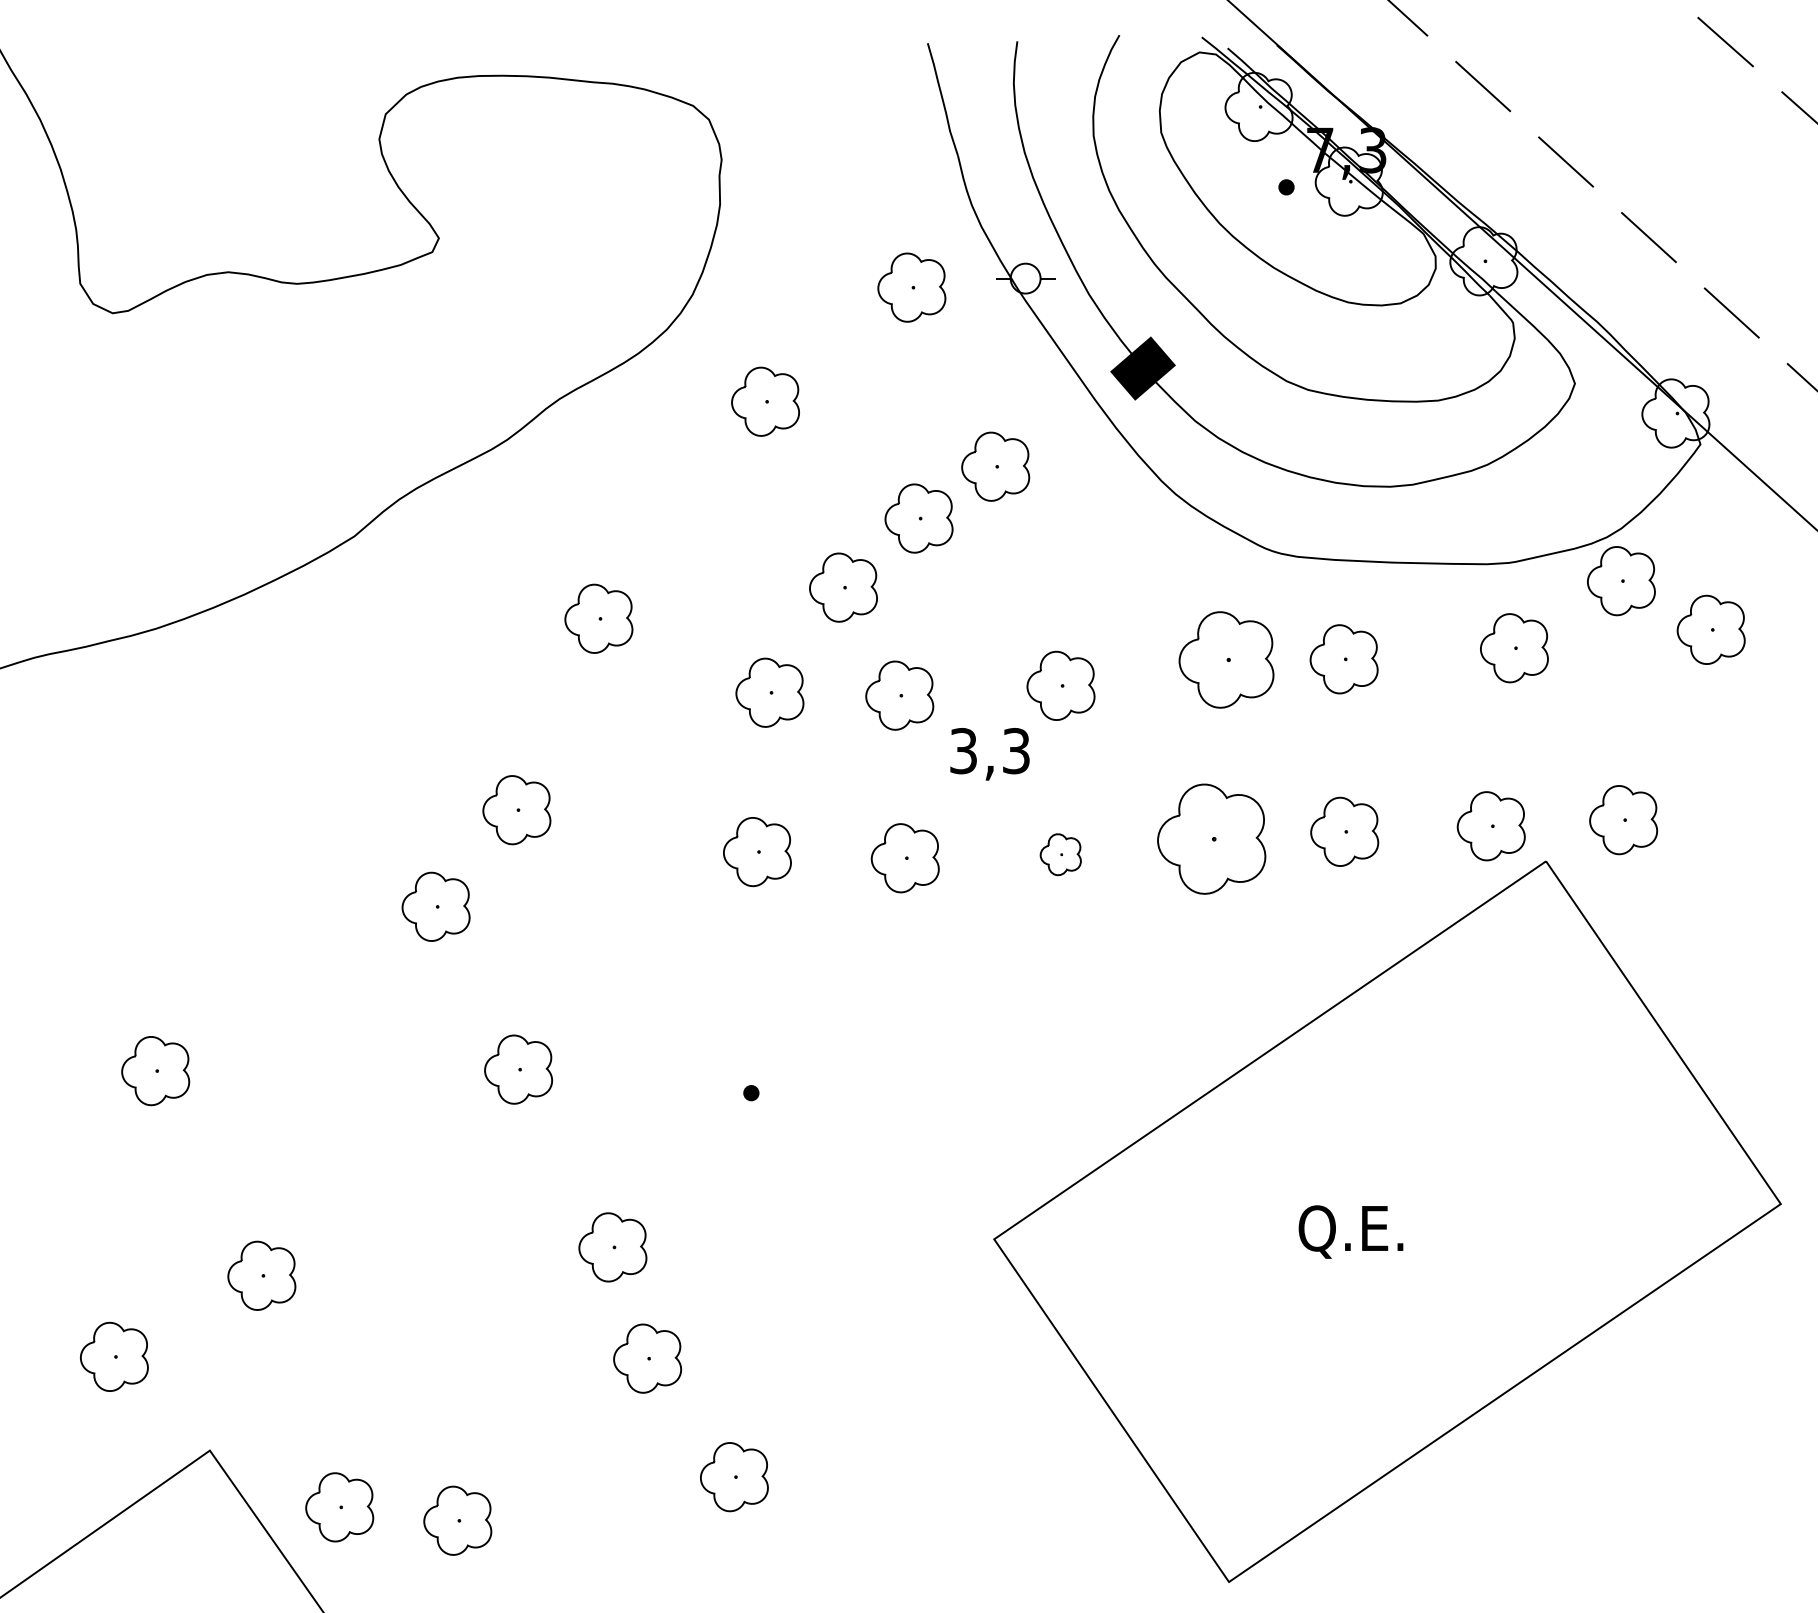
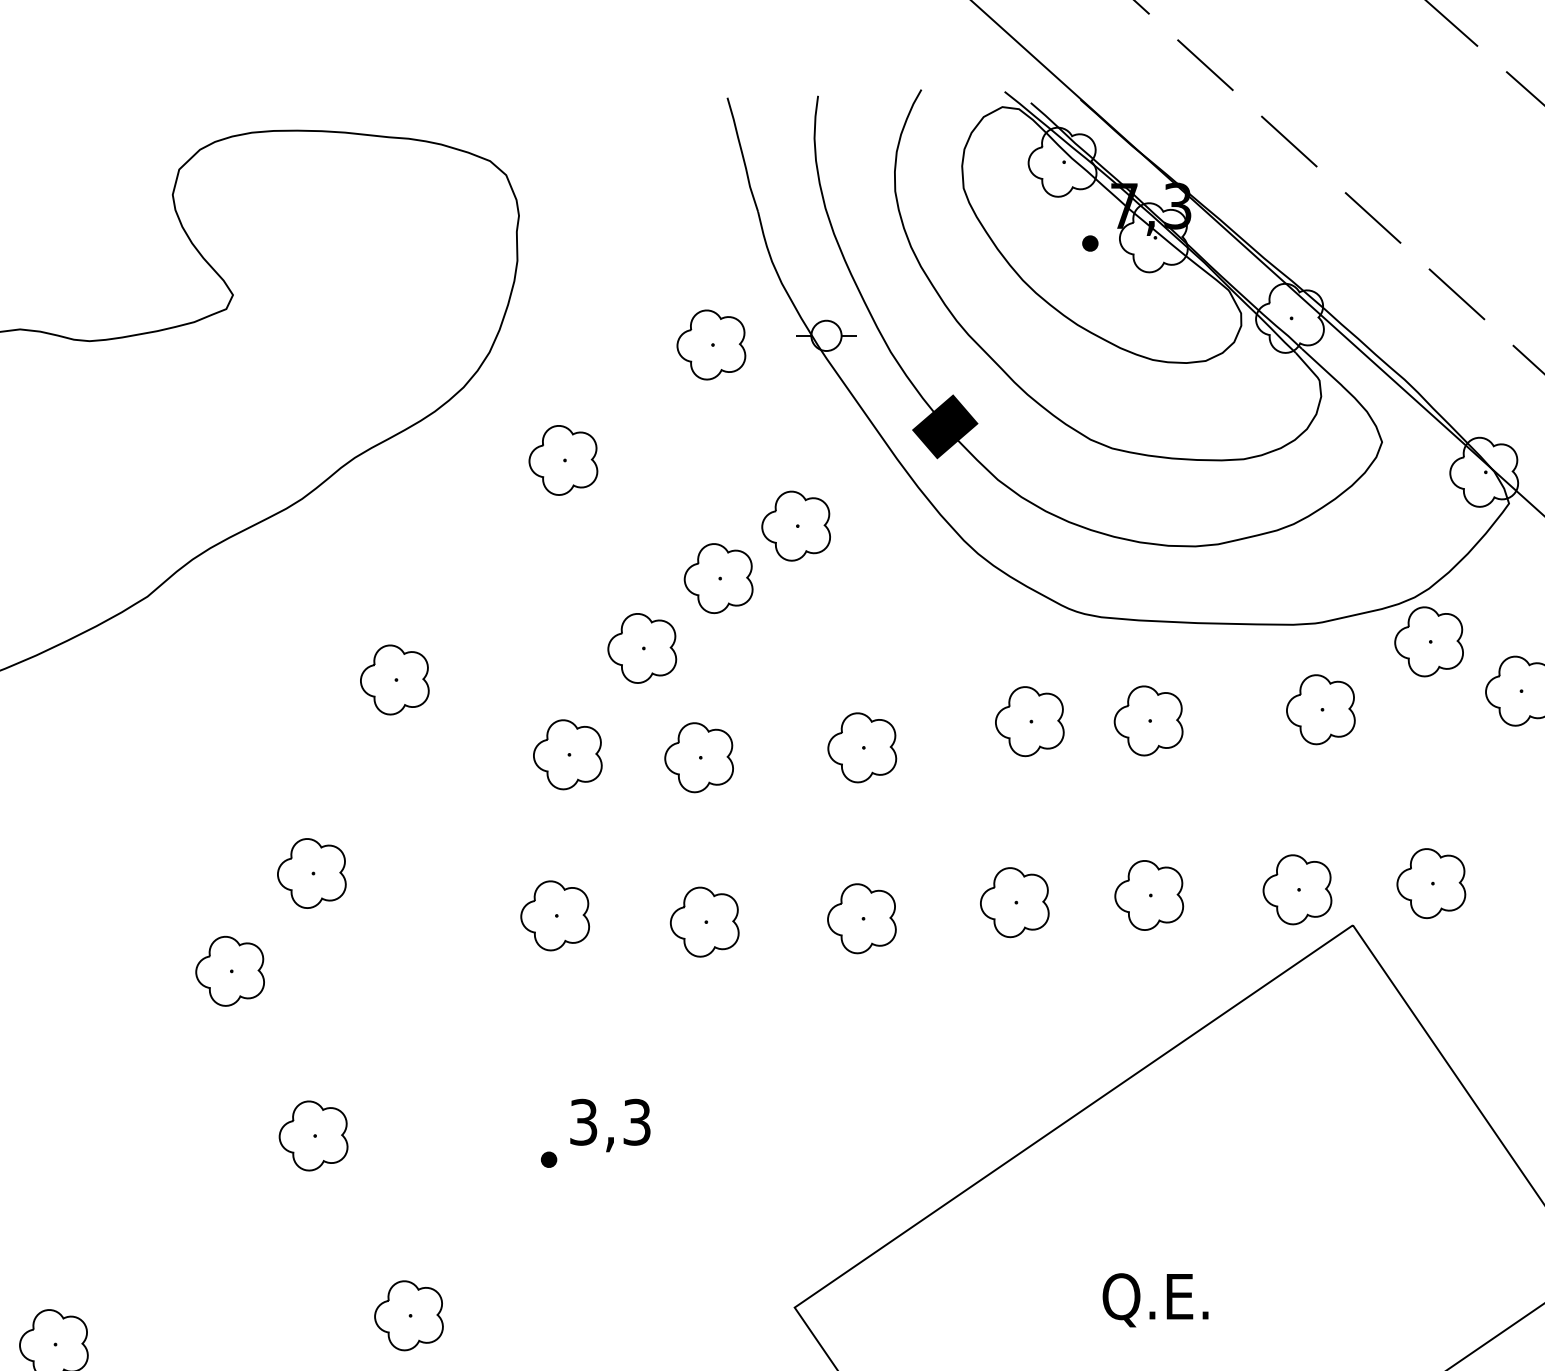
part: (1226, 659) -> (1029, 721), size x0.71
text: (989, 754) -> (609, 1125), moved
part: (1211, 838) -> (1014, 902), size x0.62
part: (1060, 854) -> (861, 918), size x1.67

